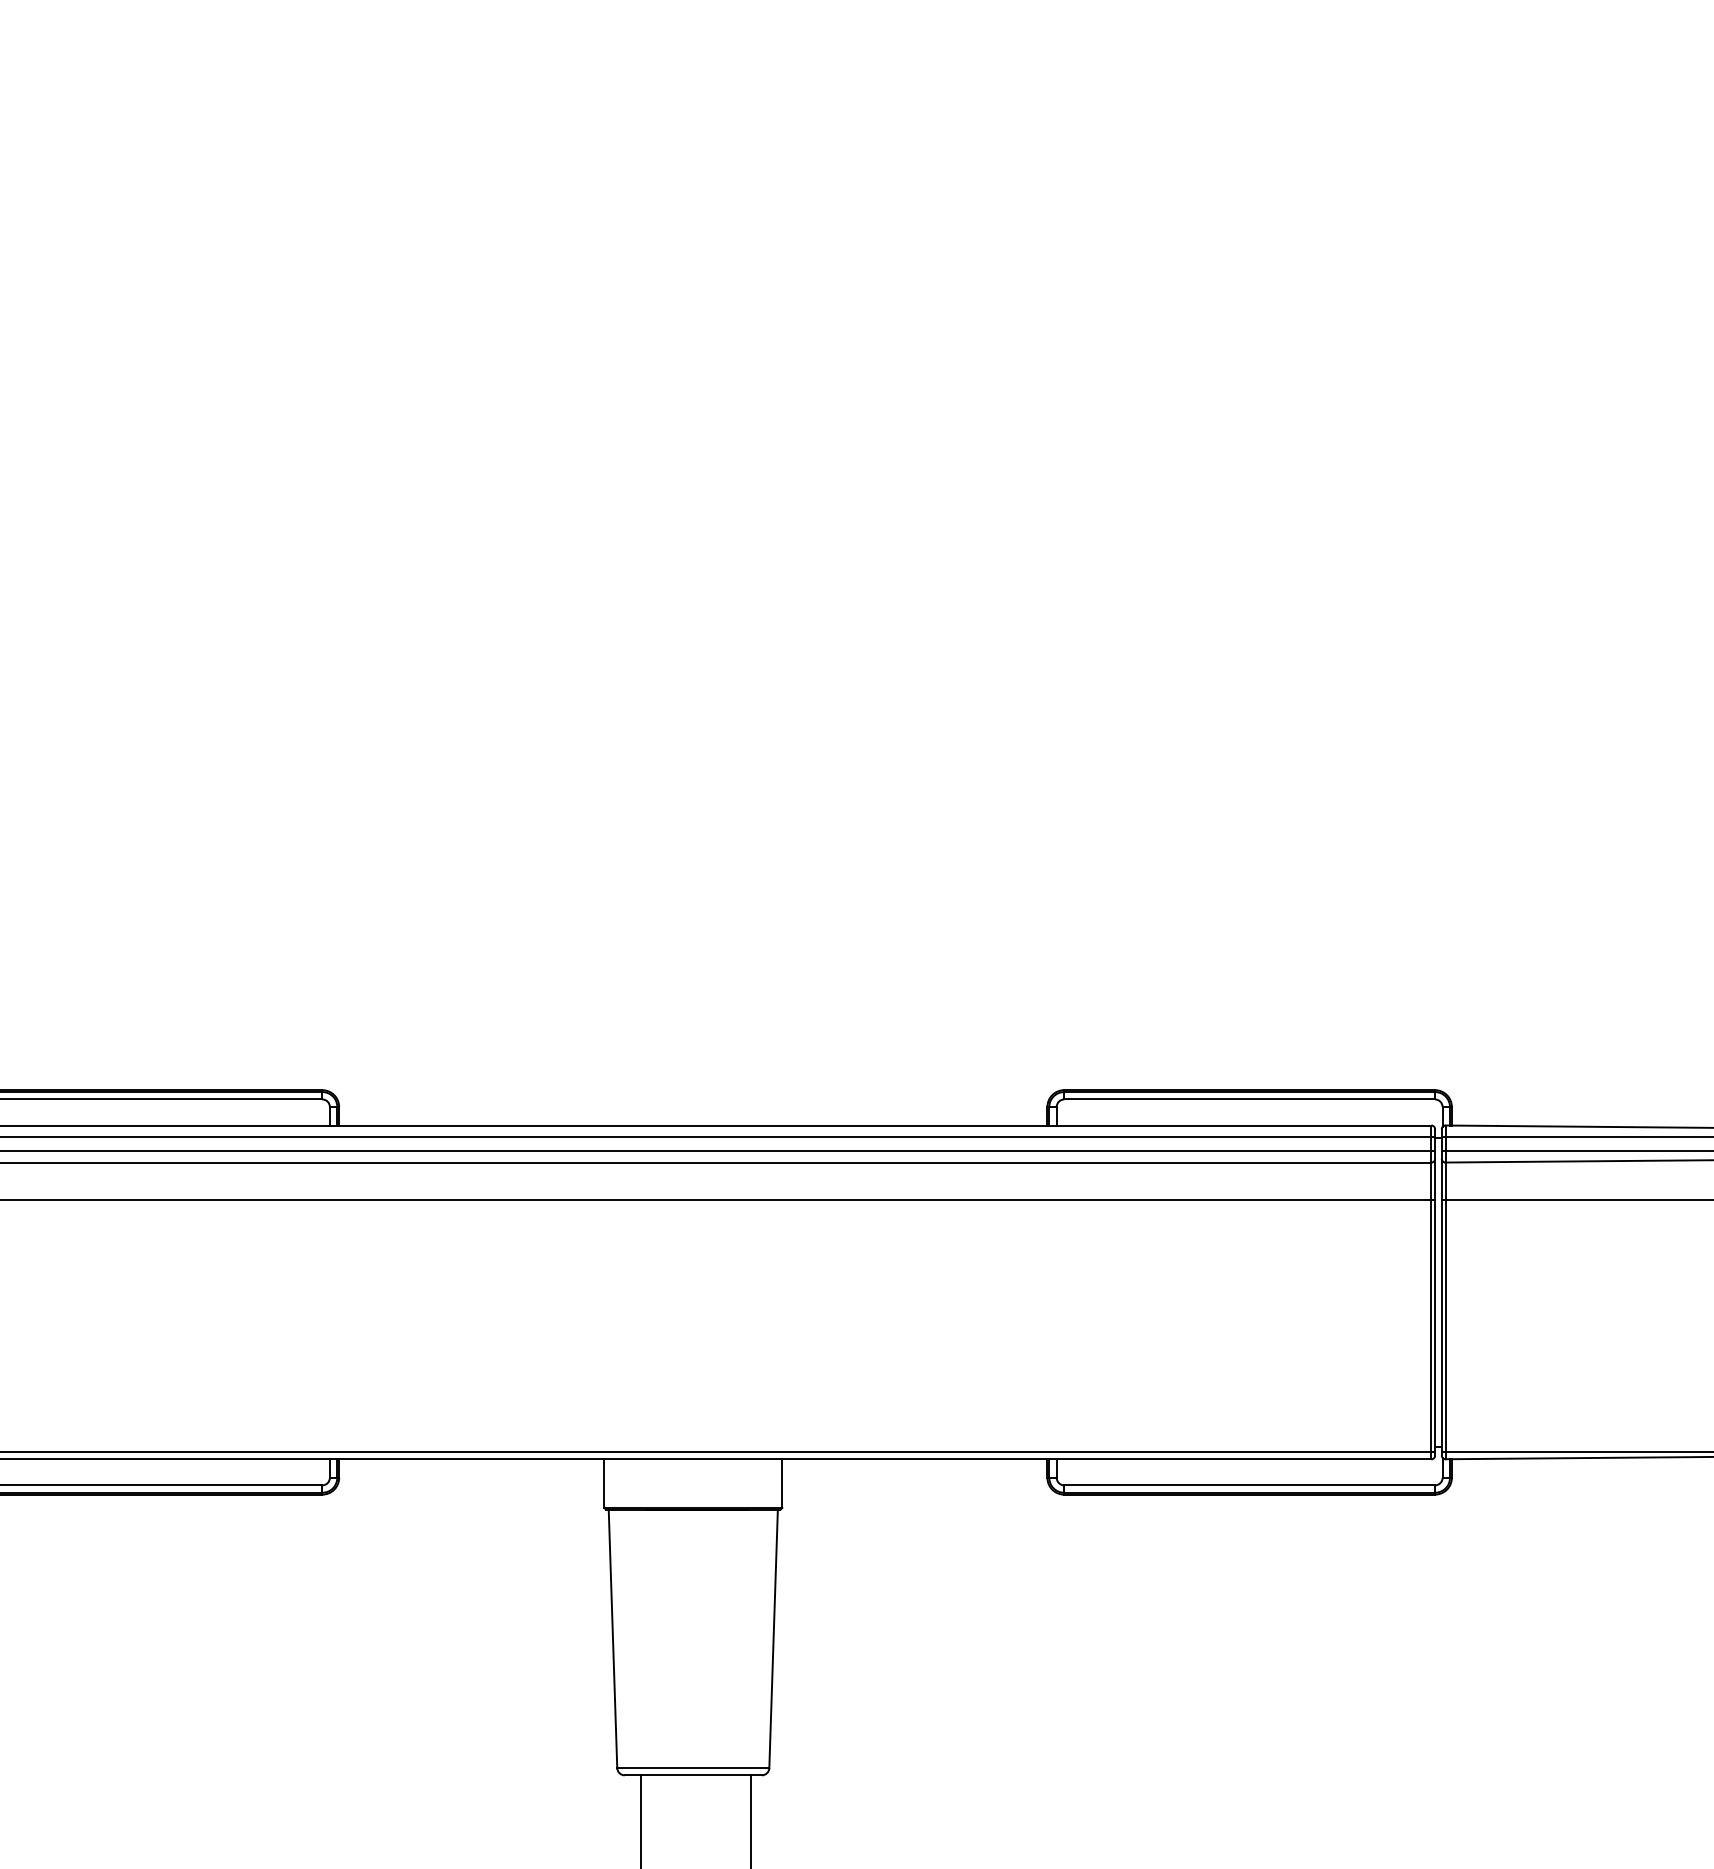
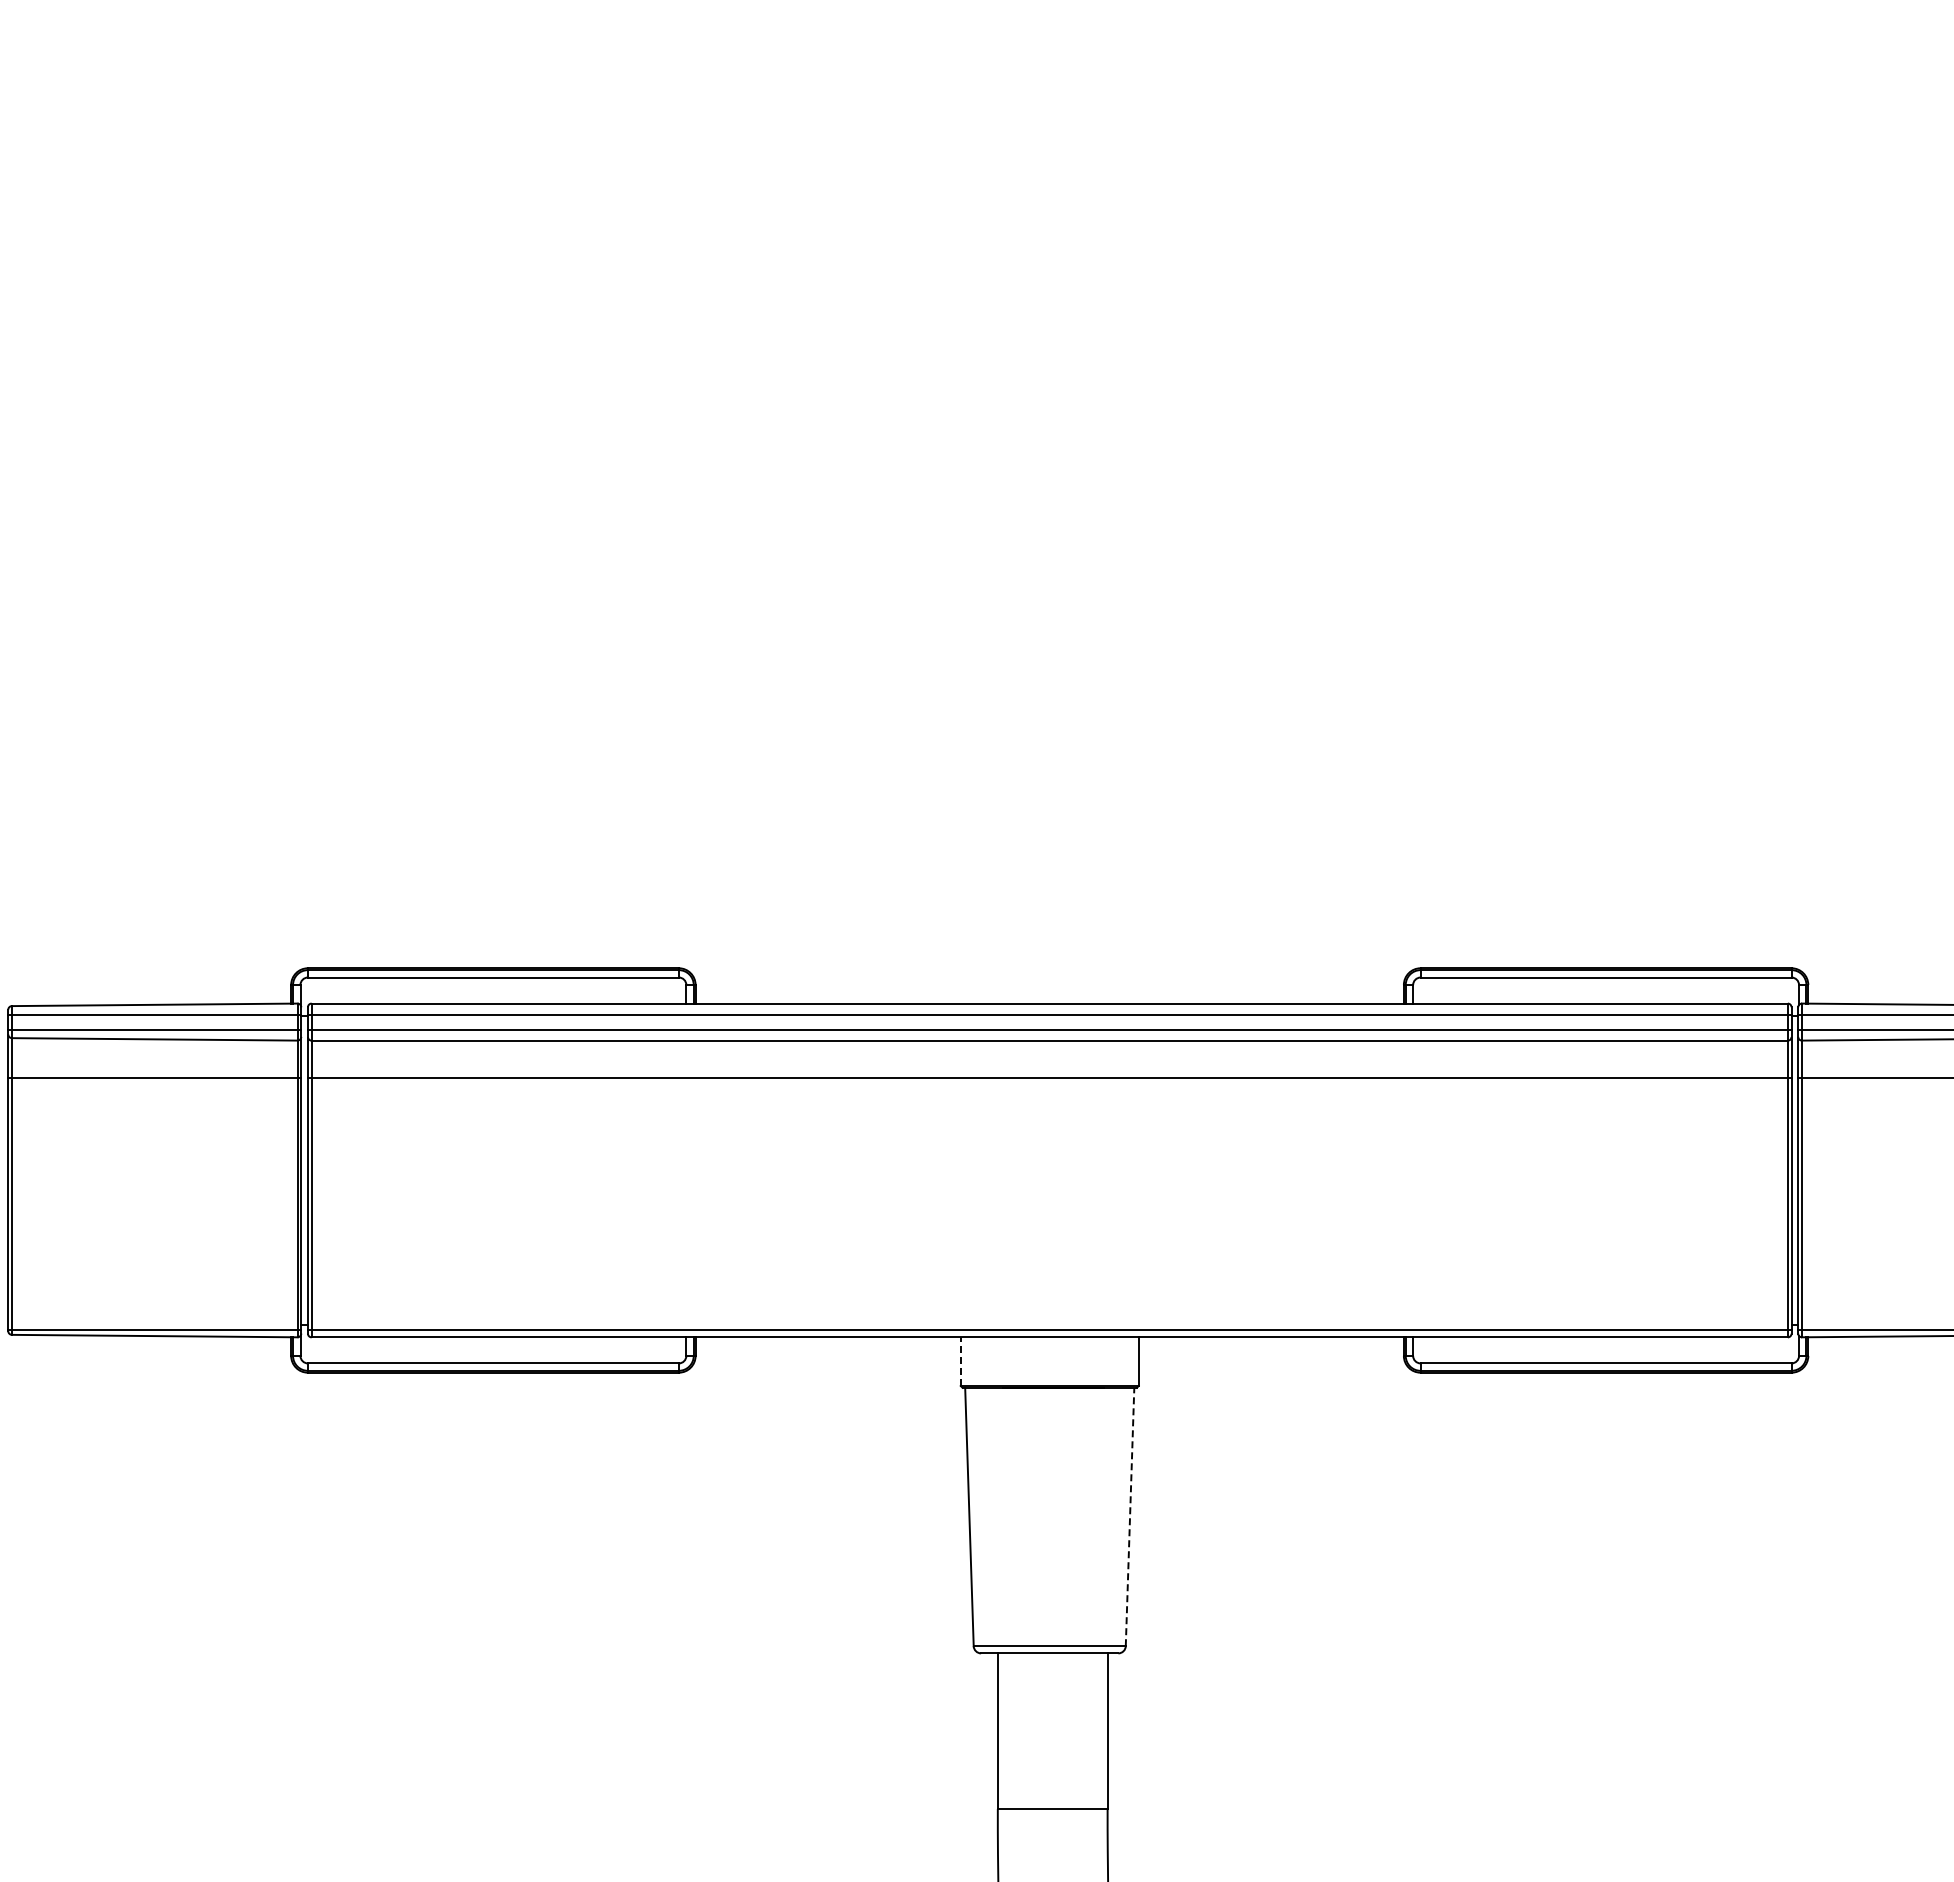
line: (604, 1483) -> (960, 1361), solid -> dashed
line: (774, 1638) -> (1130, 1516), solid -> dashed

